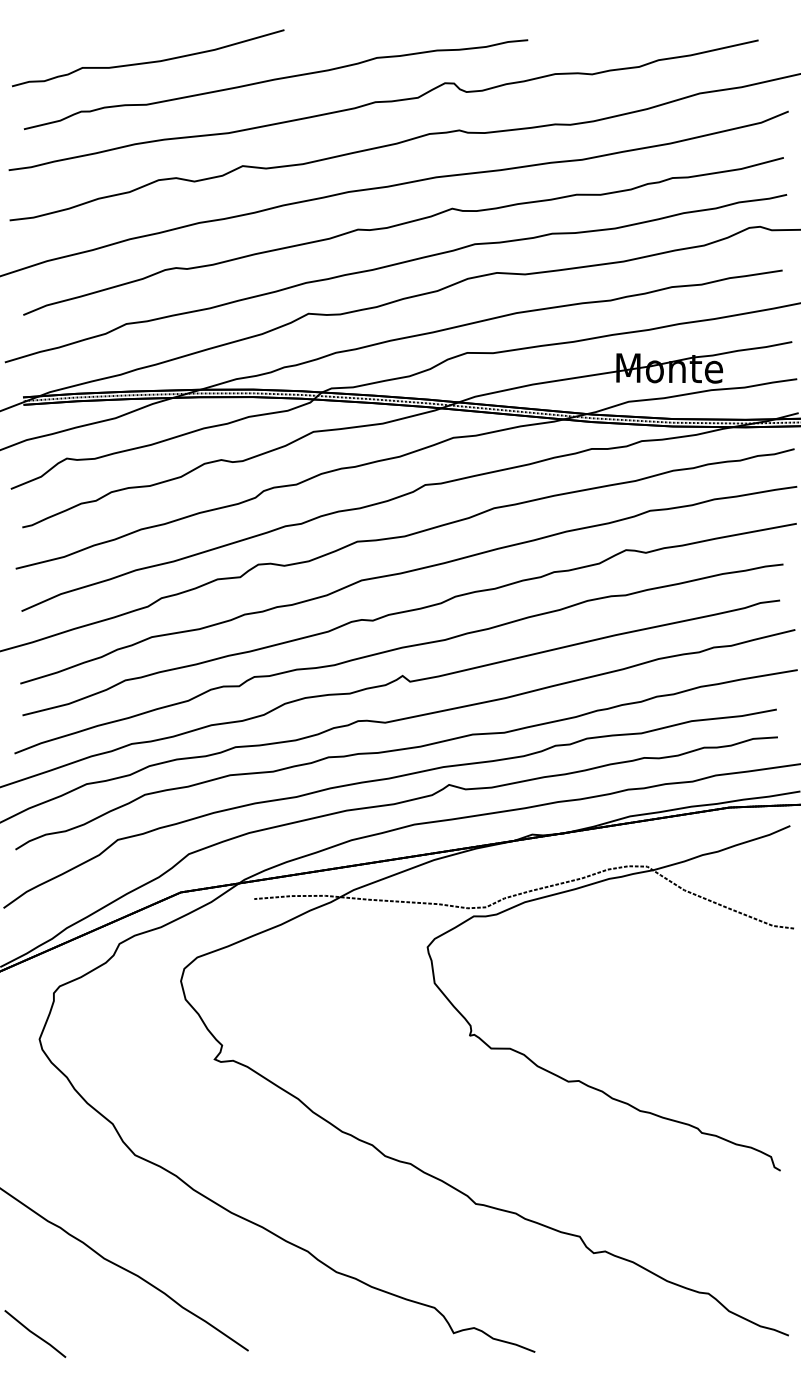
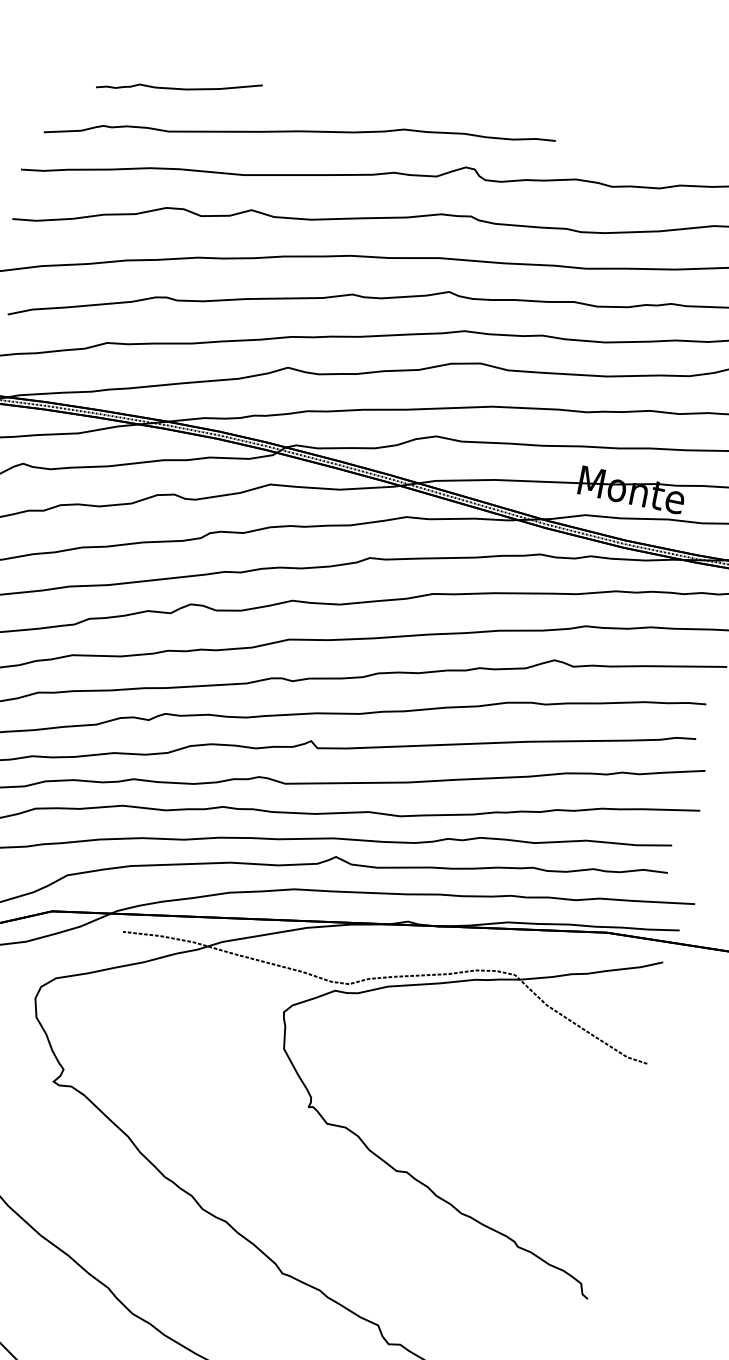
part: (148, 58) -> (179, 86), size x0.6

